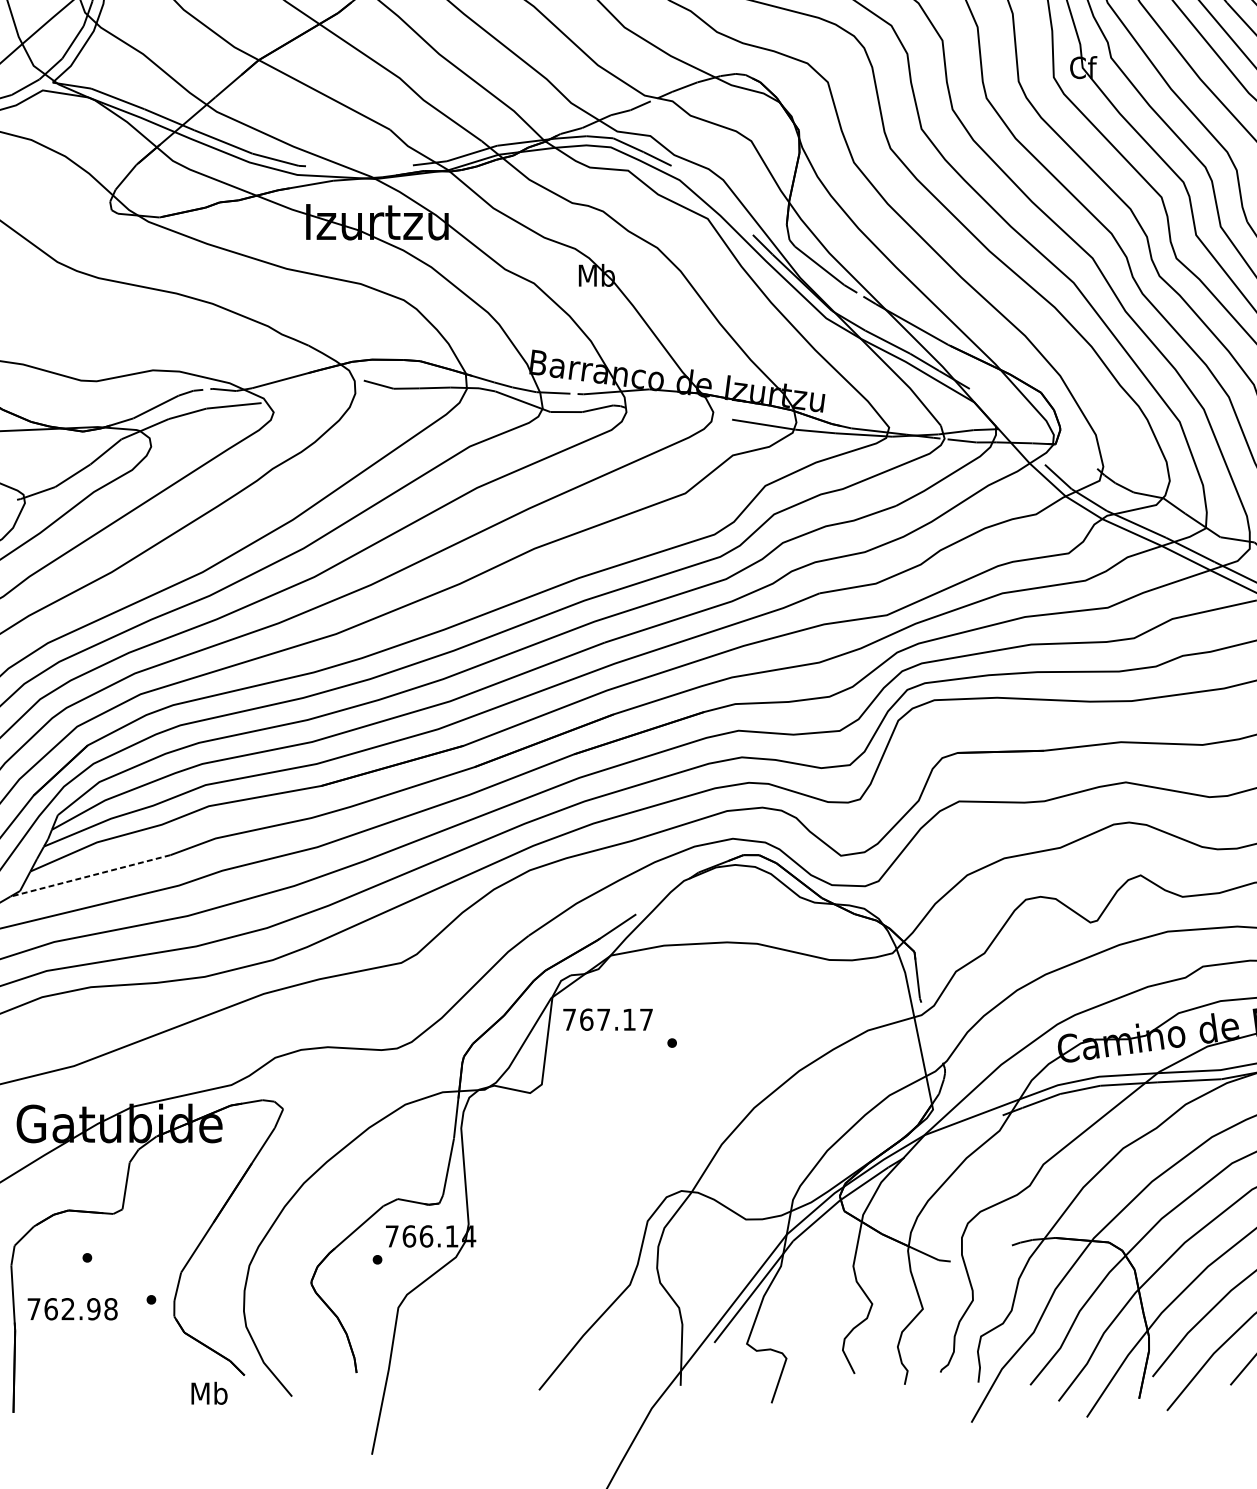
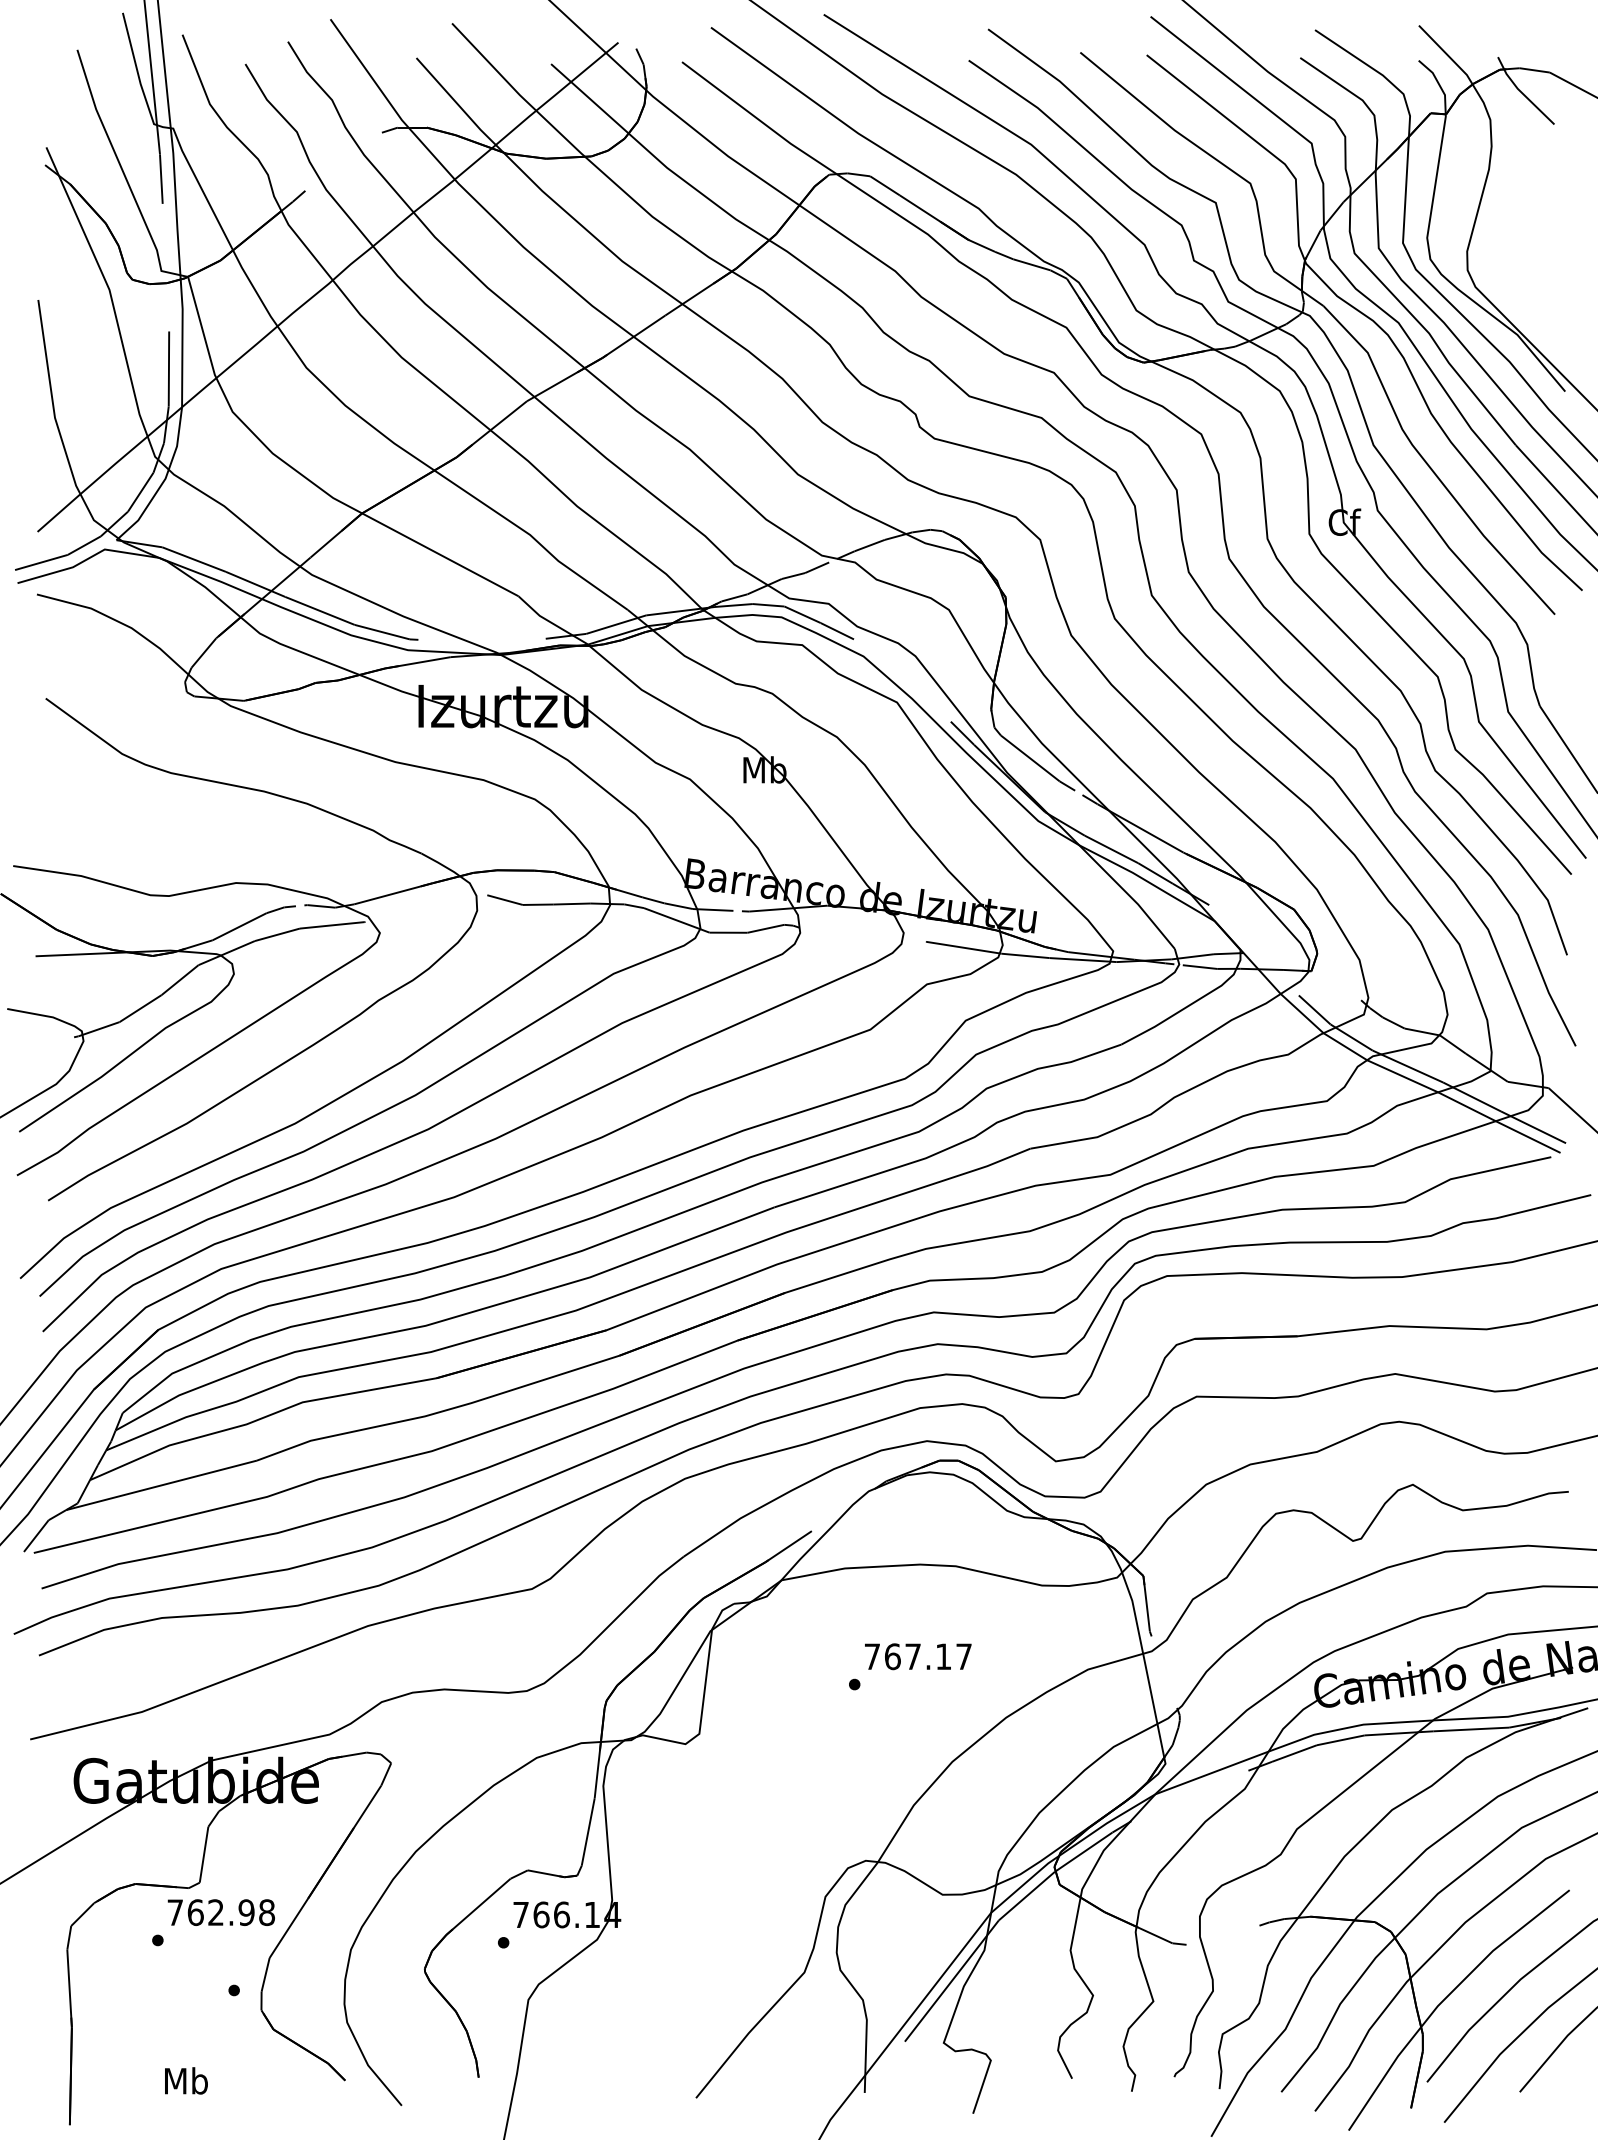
line: (90, 876) -> (161, 1485), dashed -> solid
text: (608, 1019) -> (918, 1656), moved
text: (71, 1309) -> (220, 1912), moved
text: (209, 1393) -> (186, 2080), moved

